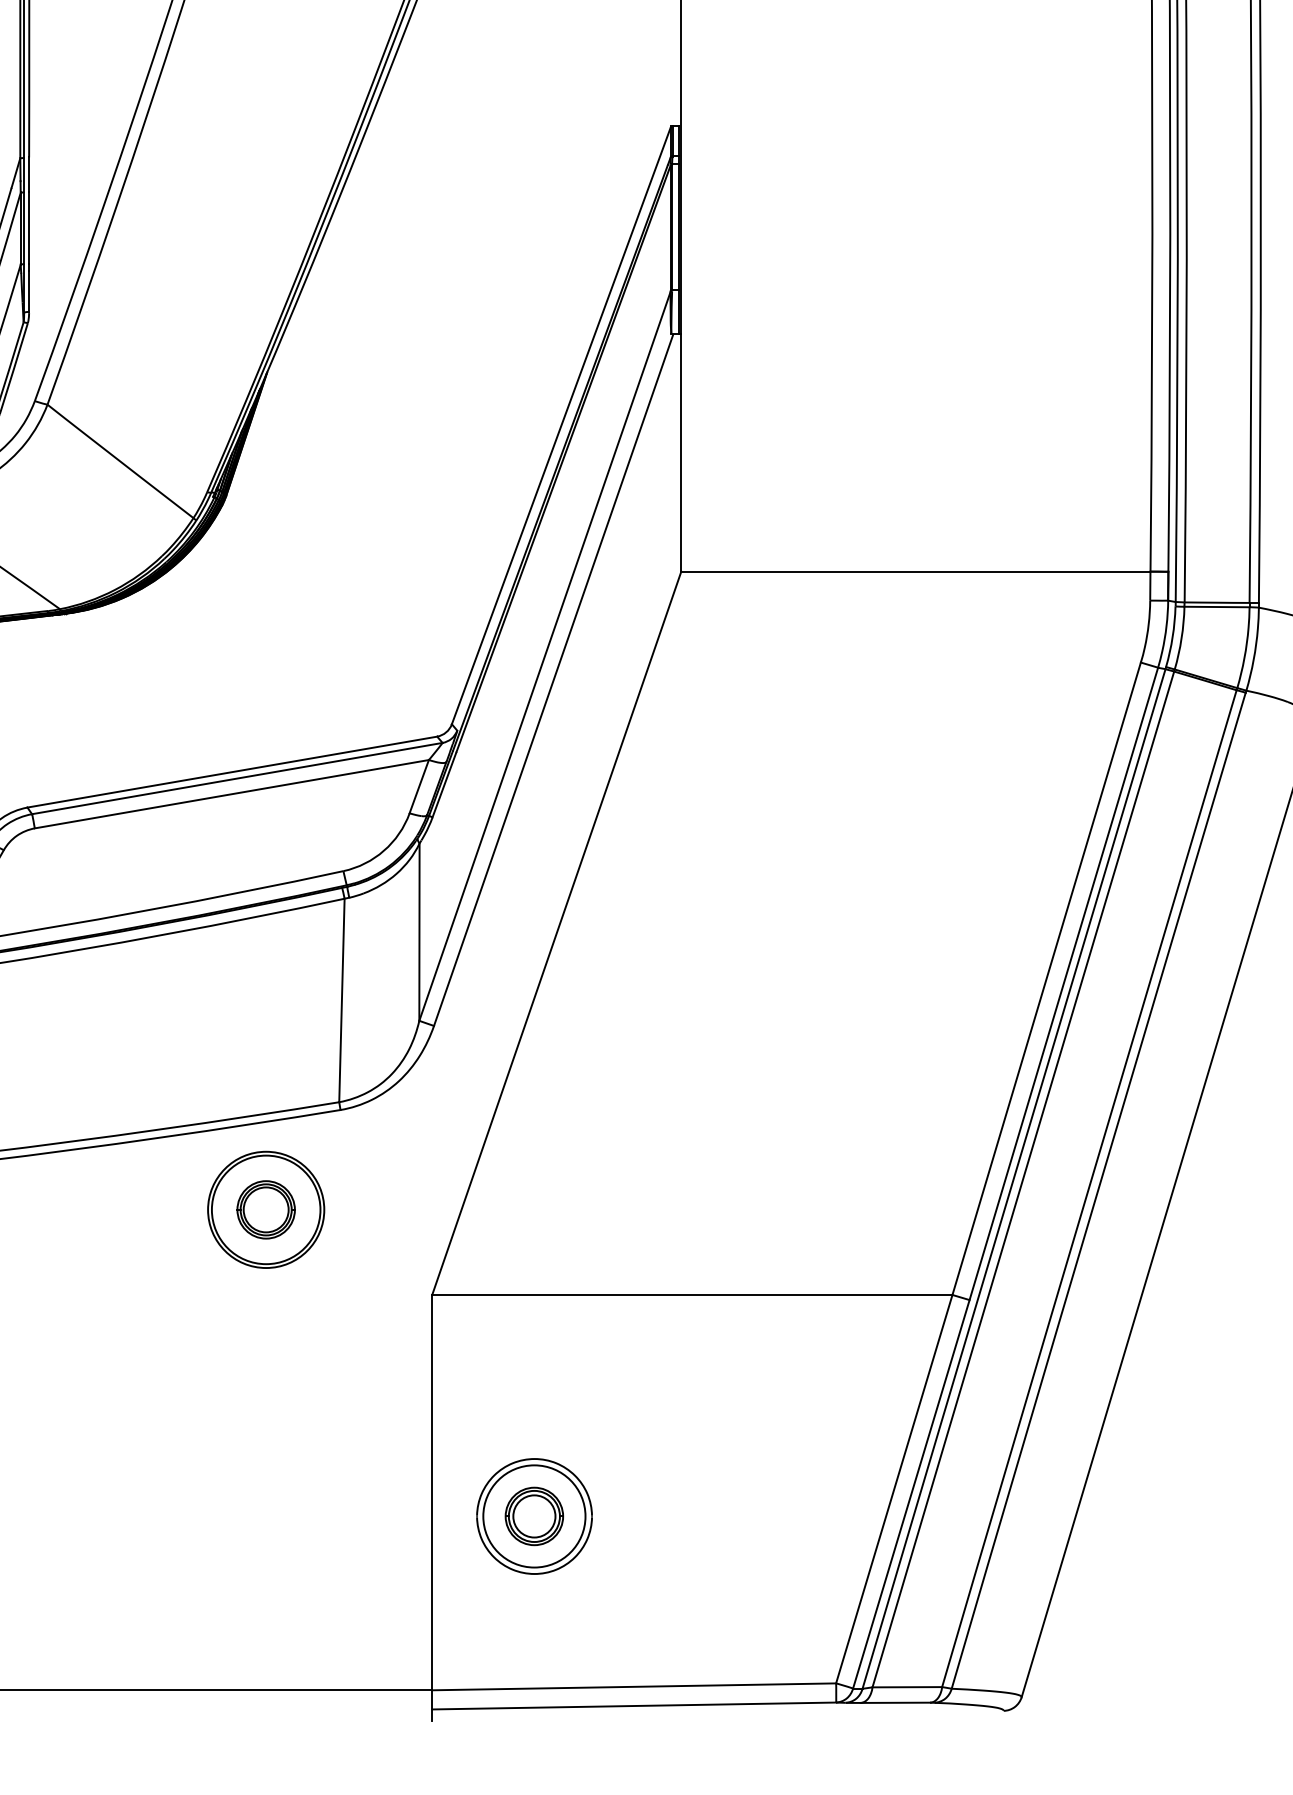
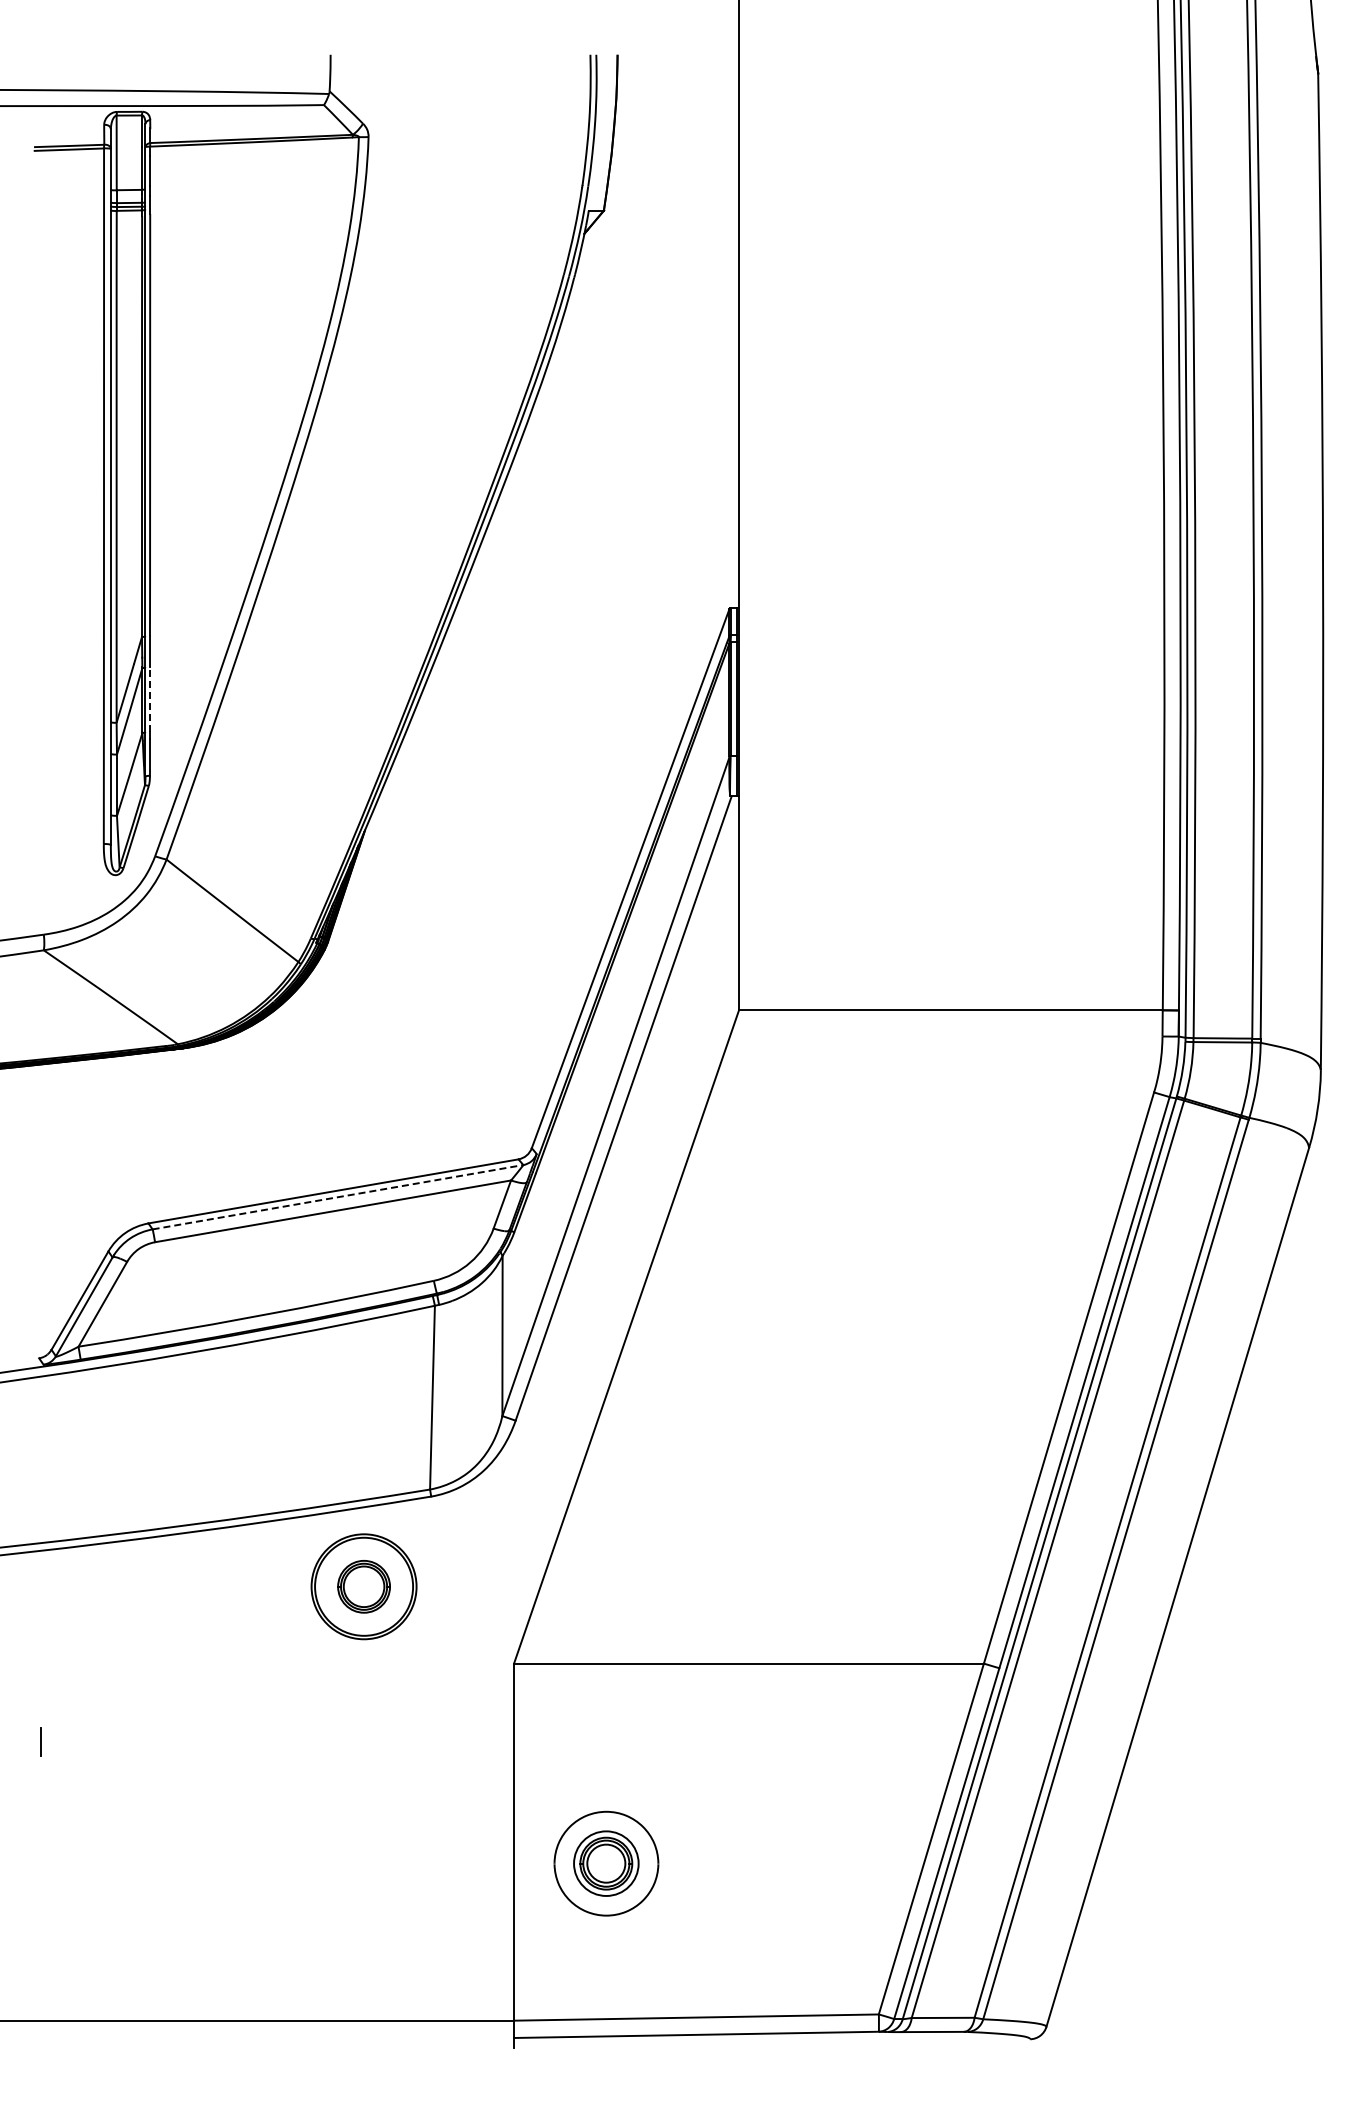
line: (28, 227) -> (149, 699), solid -> dashed
line: (237, 778) -> (338, 1197), solid -> dashed
circle: (534, 1516) -> (606, 1863), size x0.7

